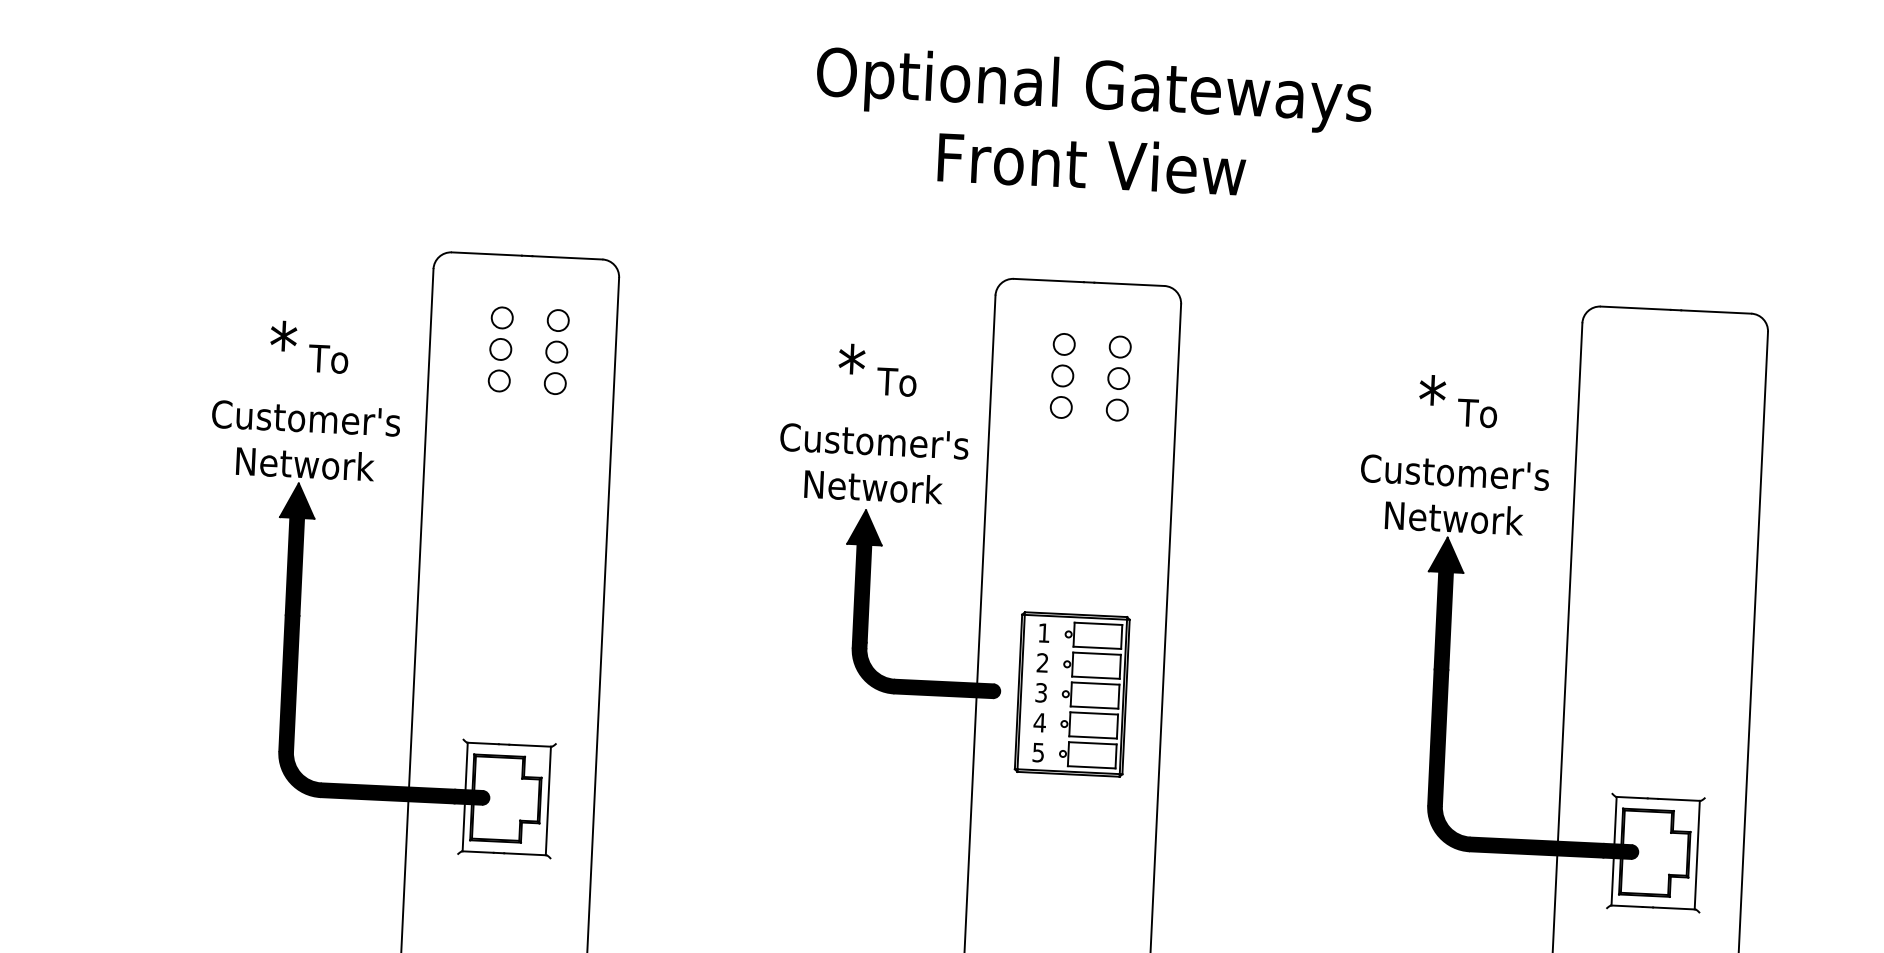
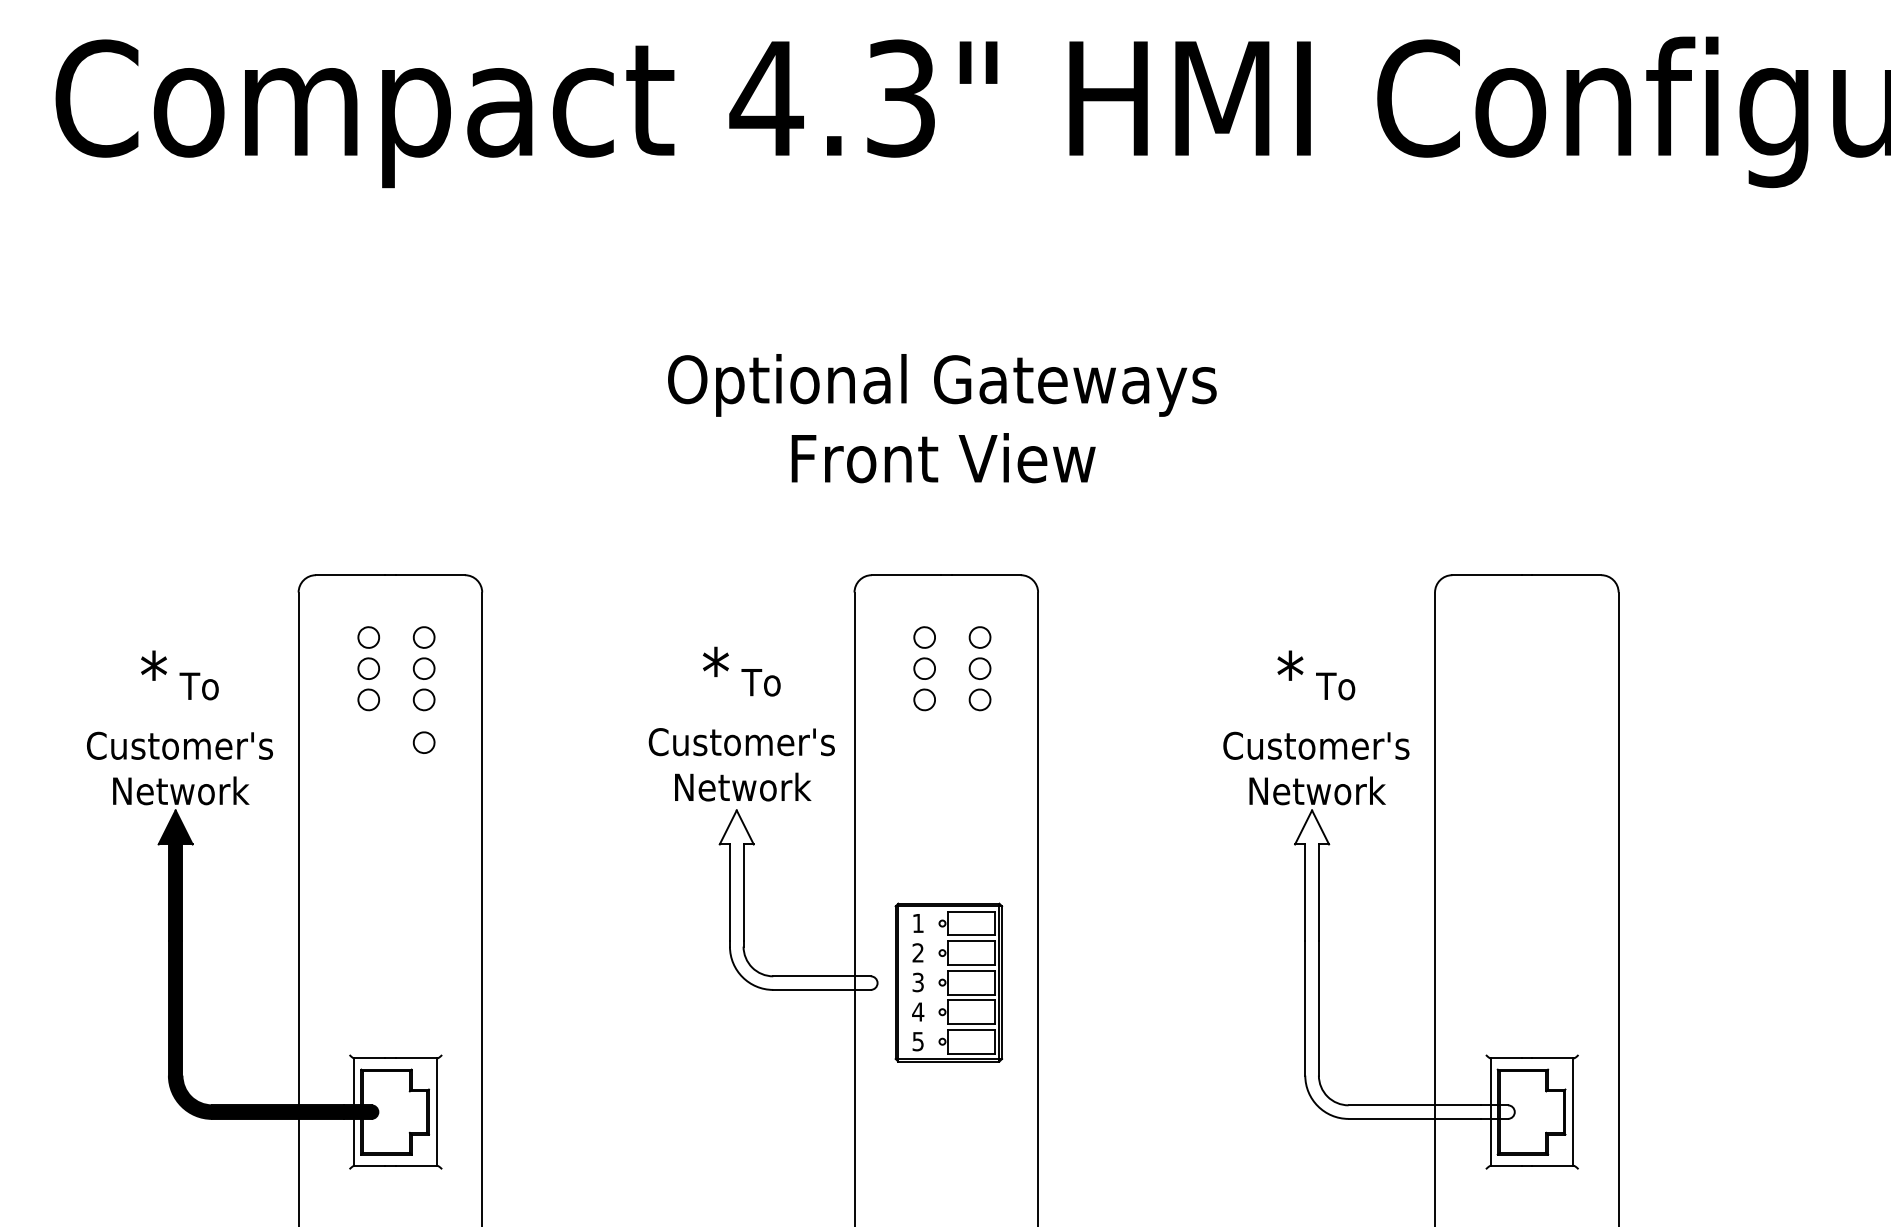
part: (552, 426) -> (423, 742), added
fill: (924, 603) -> (798, 899), removed
fill: (1533, 697) -> (1404, 964), removed

